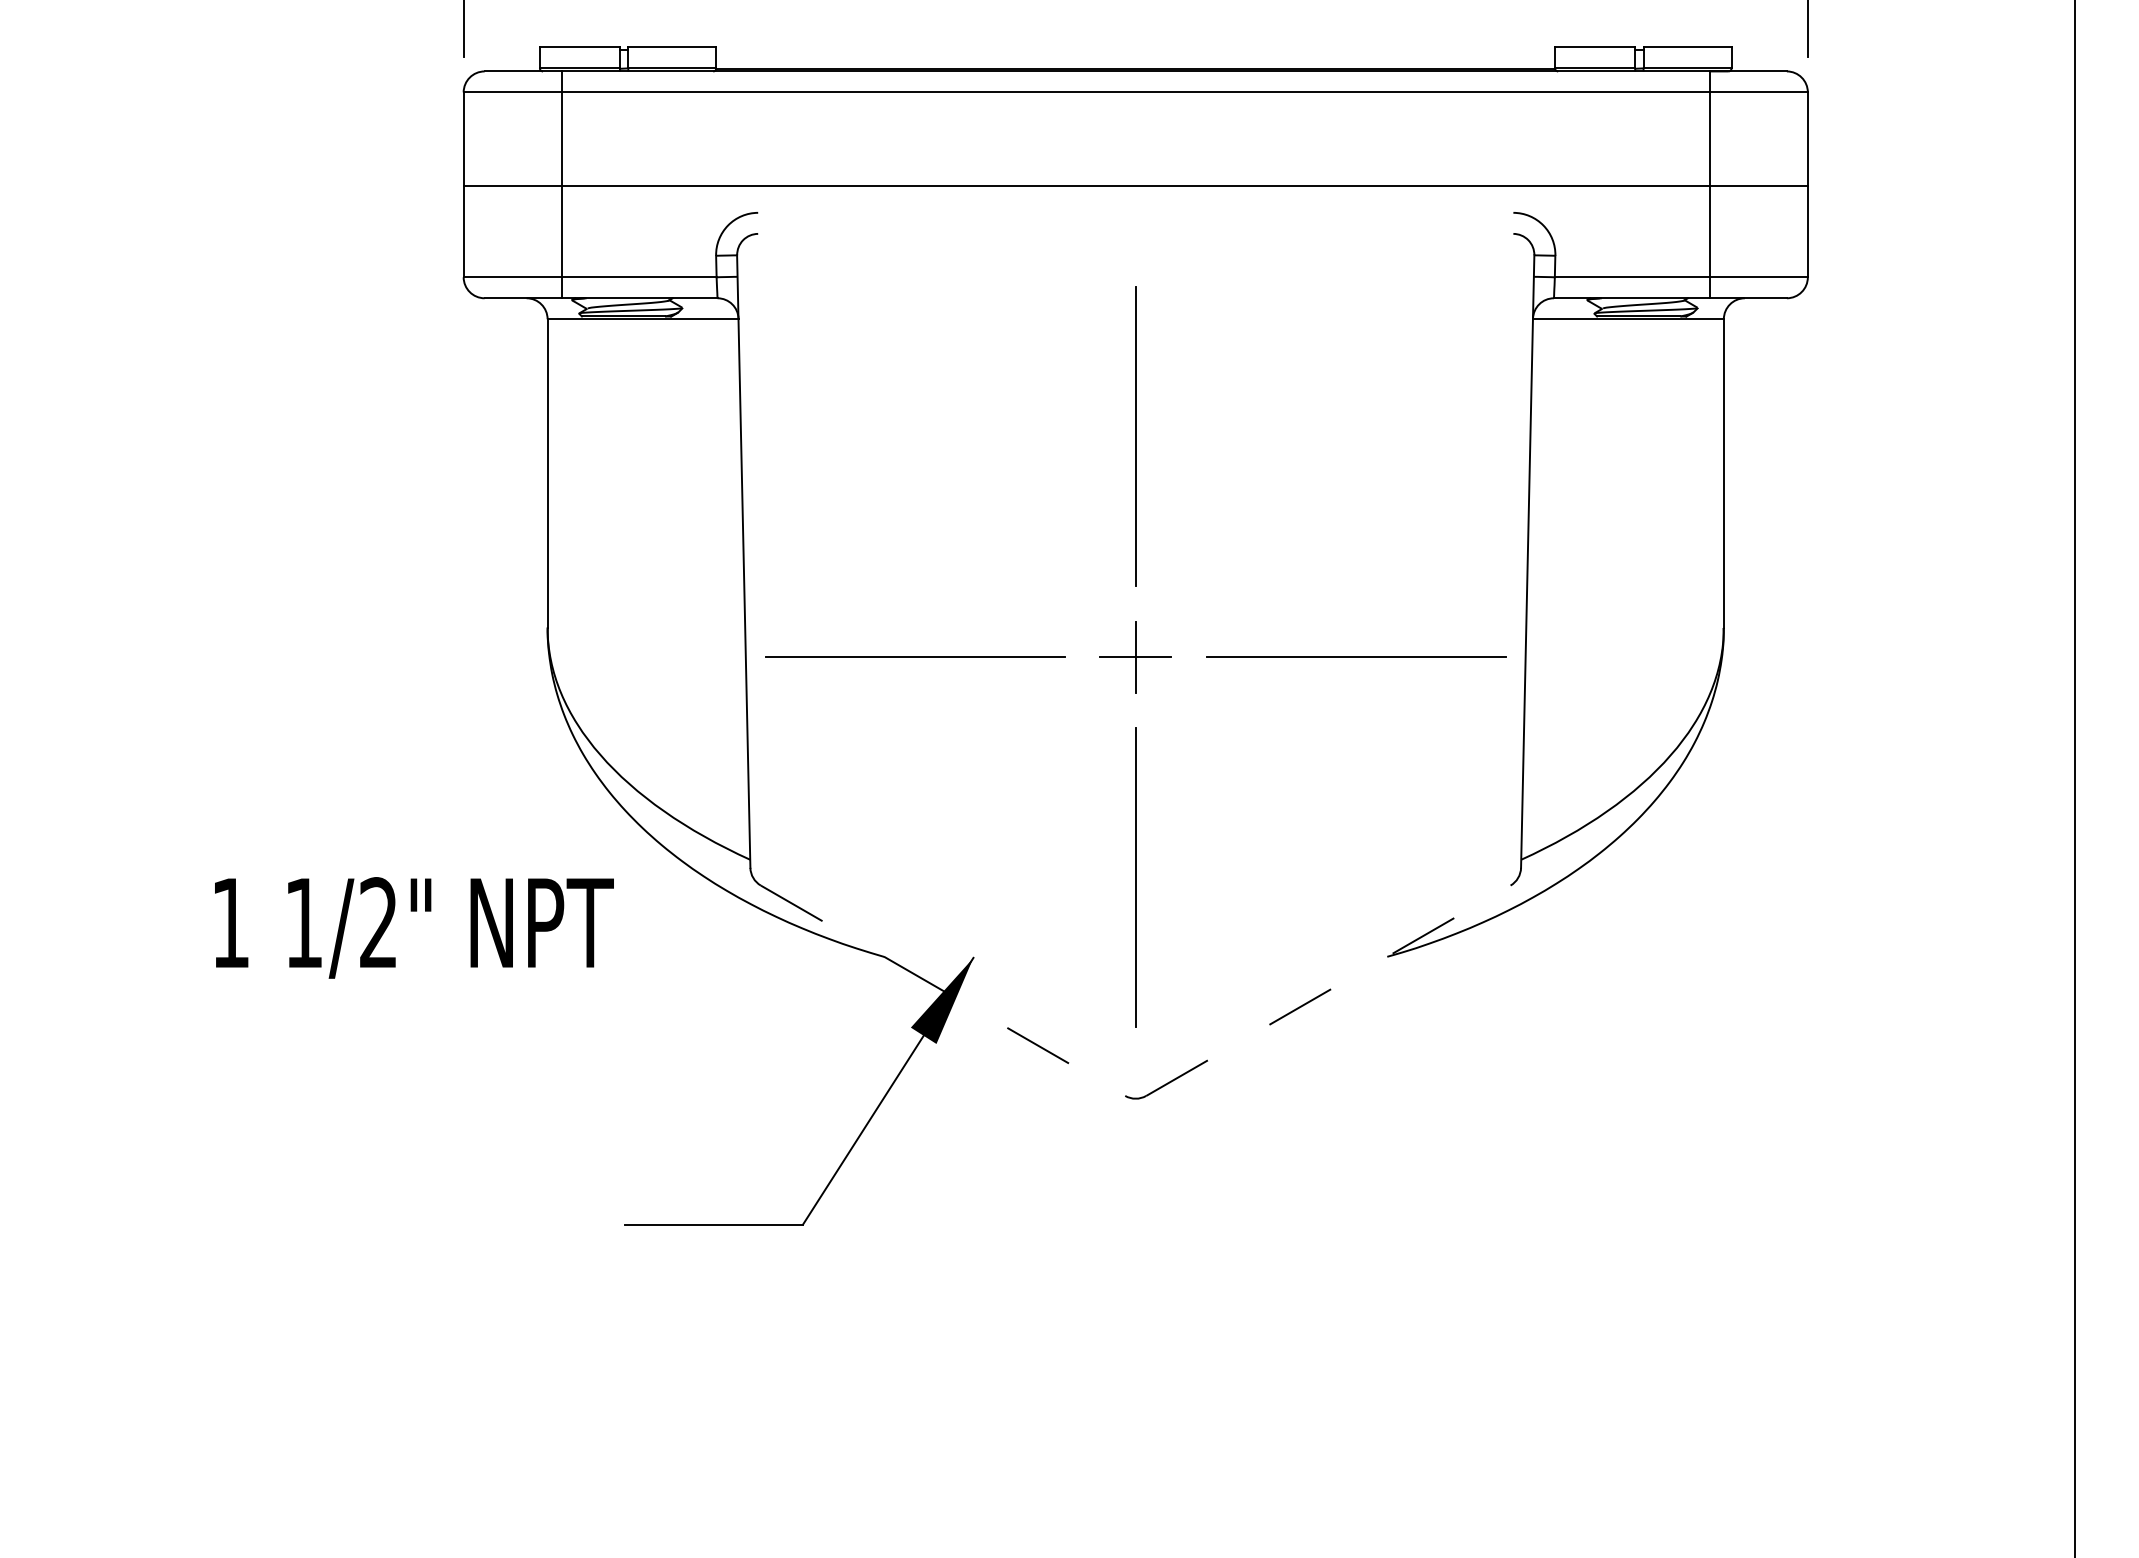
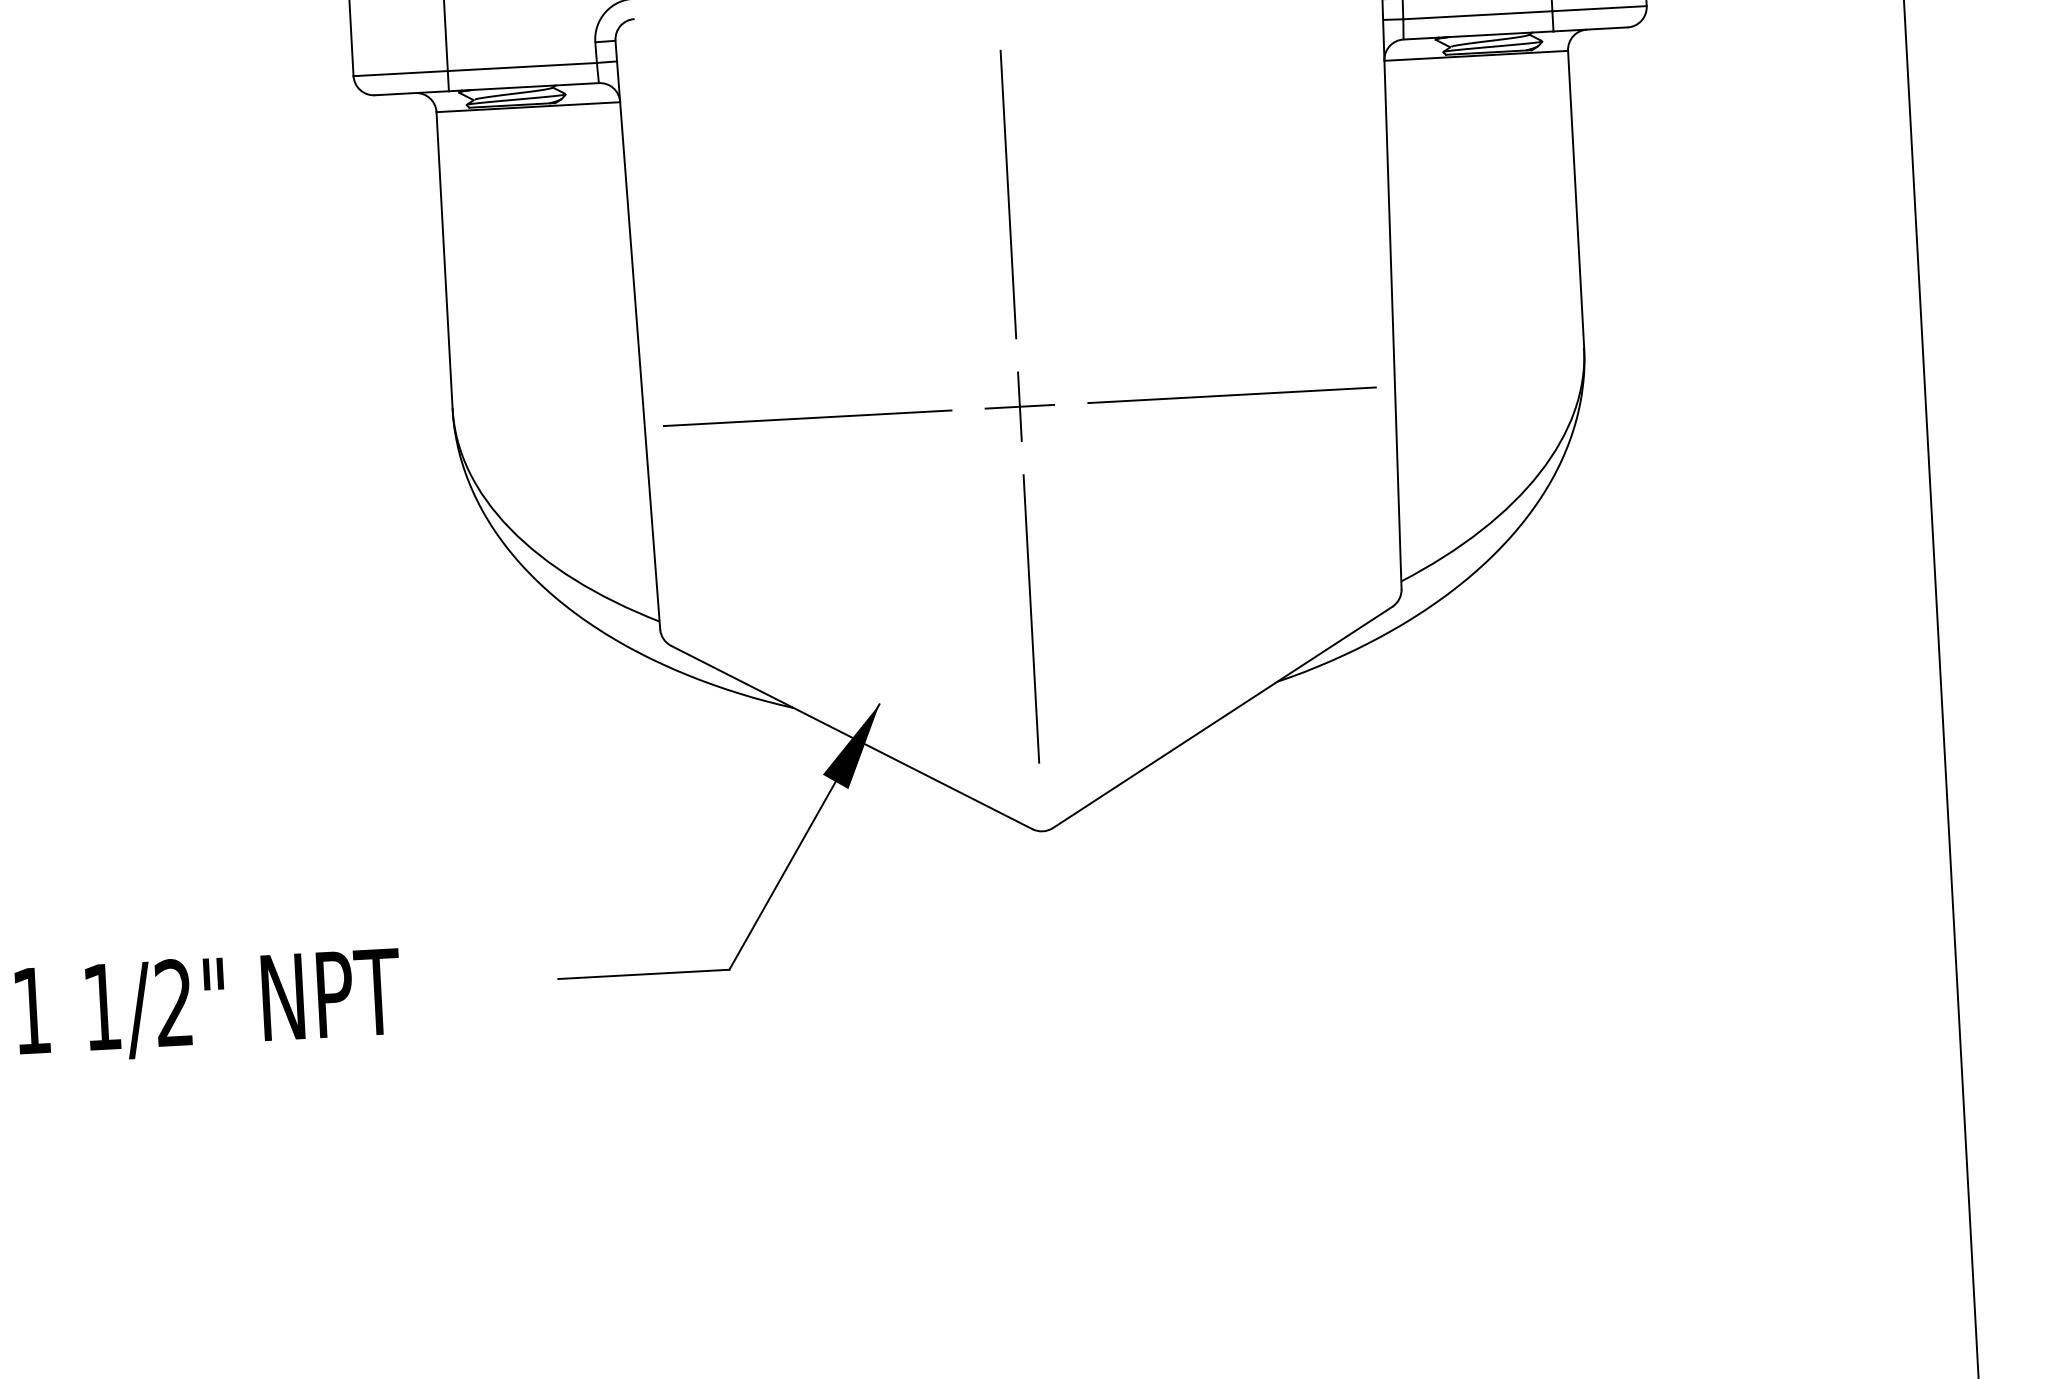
text: (414, 927) -> (208, 1005), moved
line: (1328, 990) -> (1222, 717), dashed -> solid
line: (943, 991) -> (852, 738), dashed -> solid

